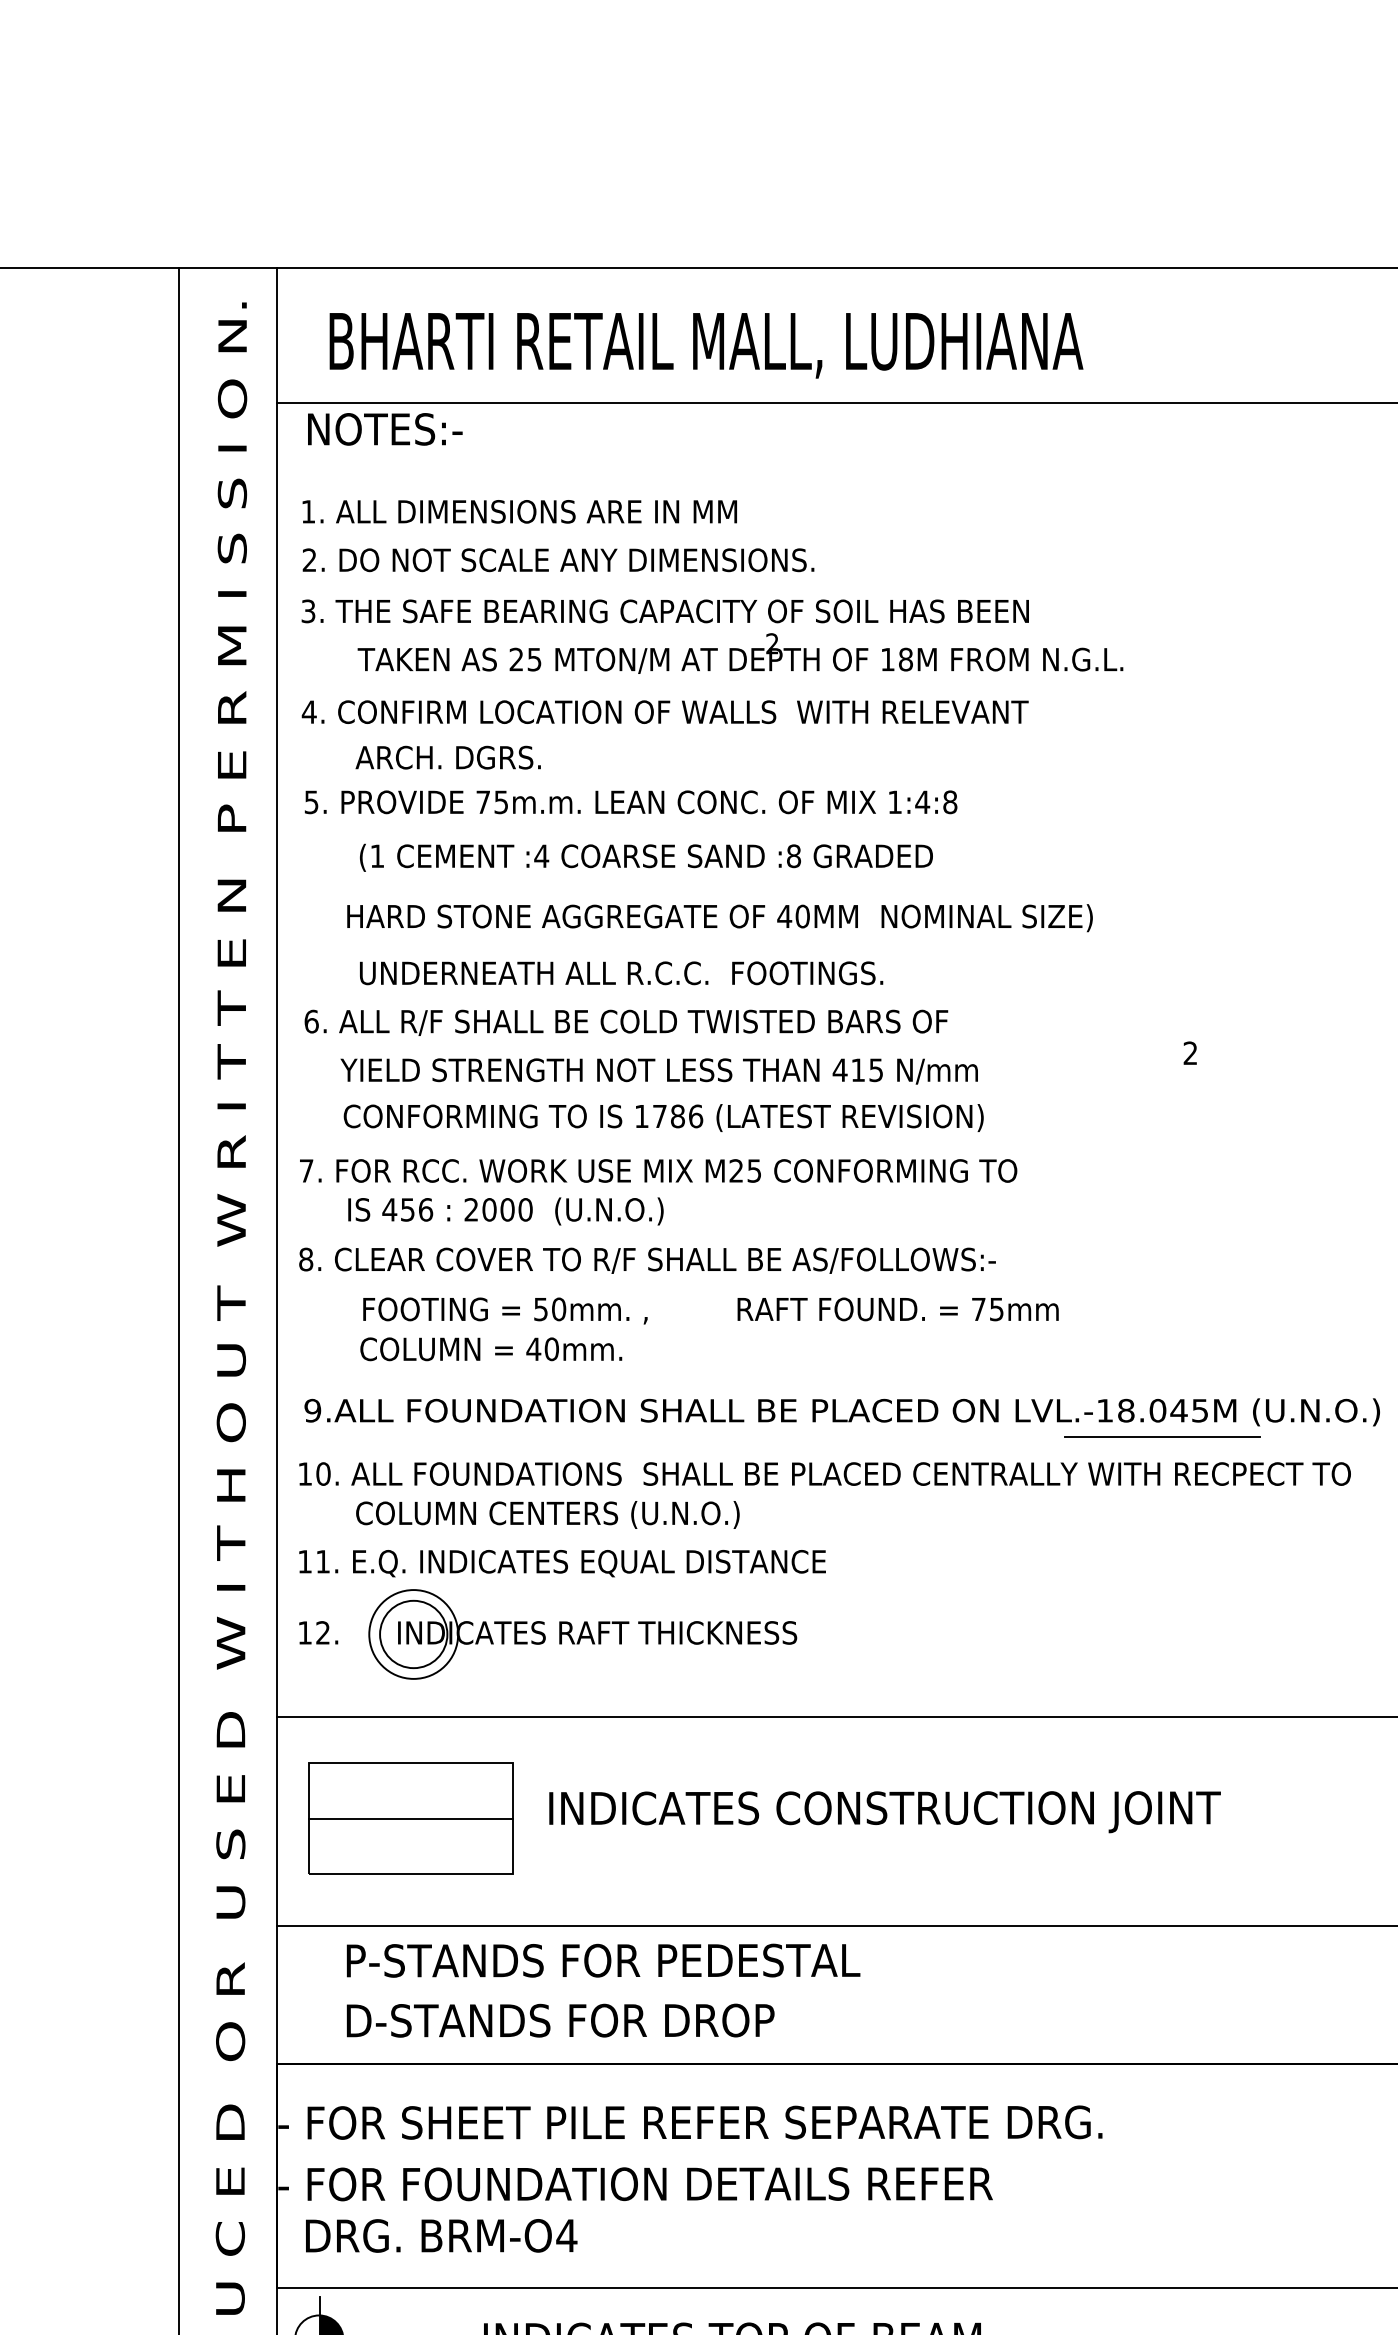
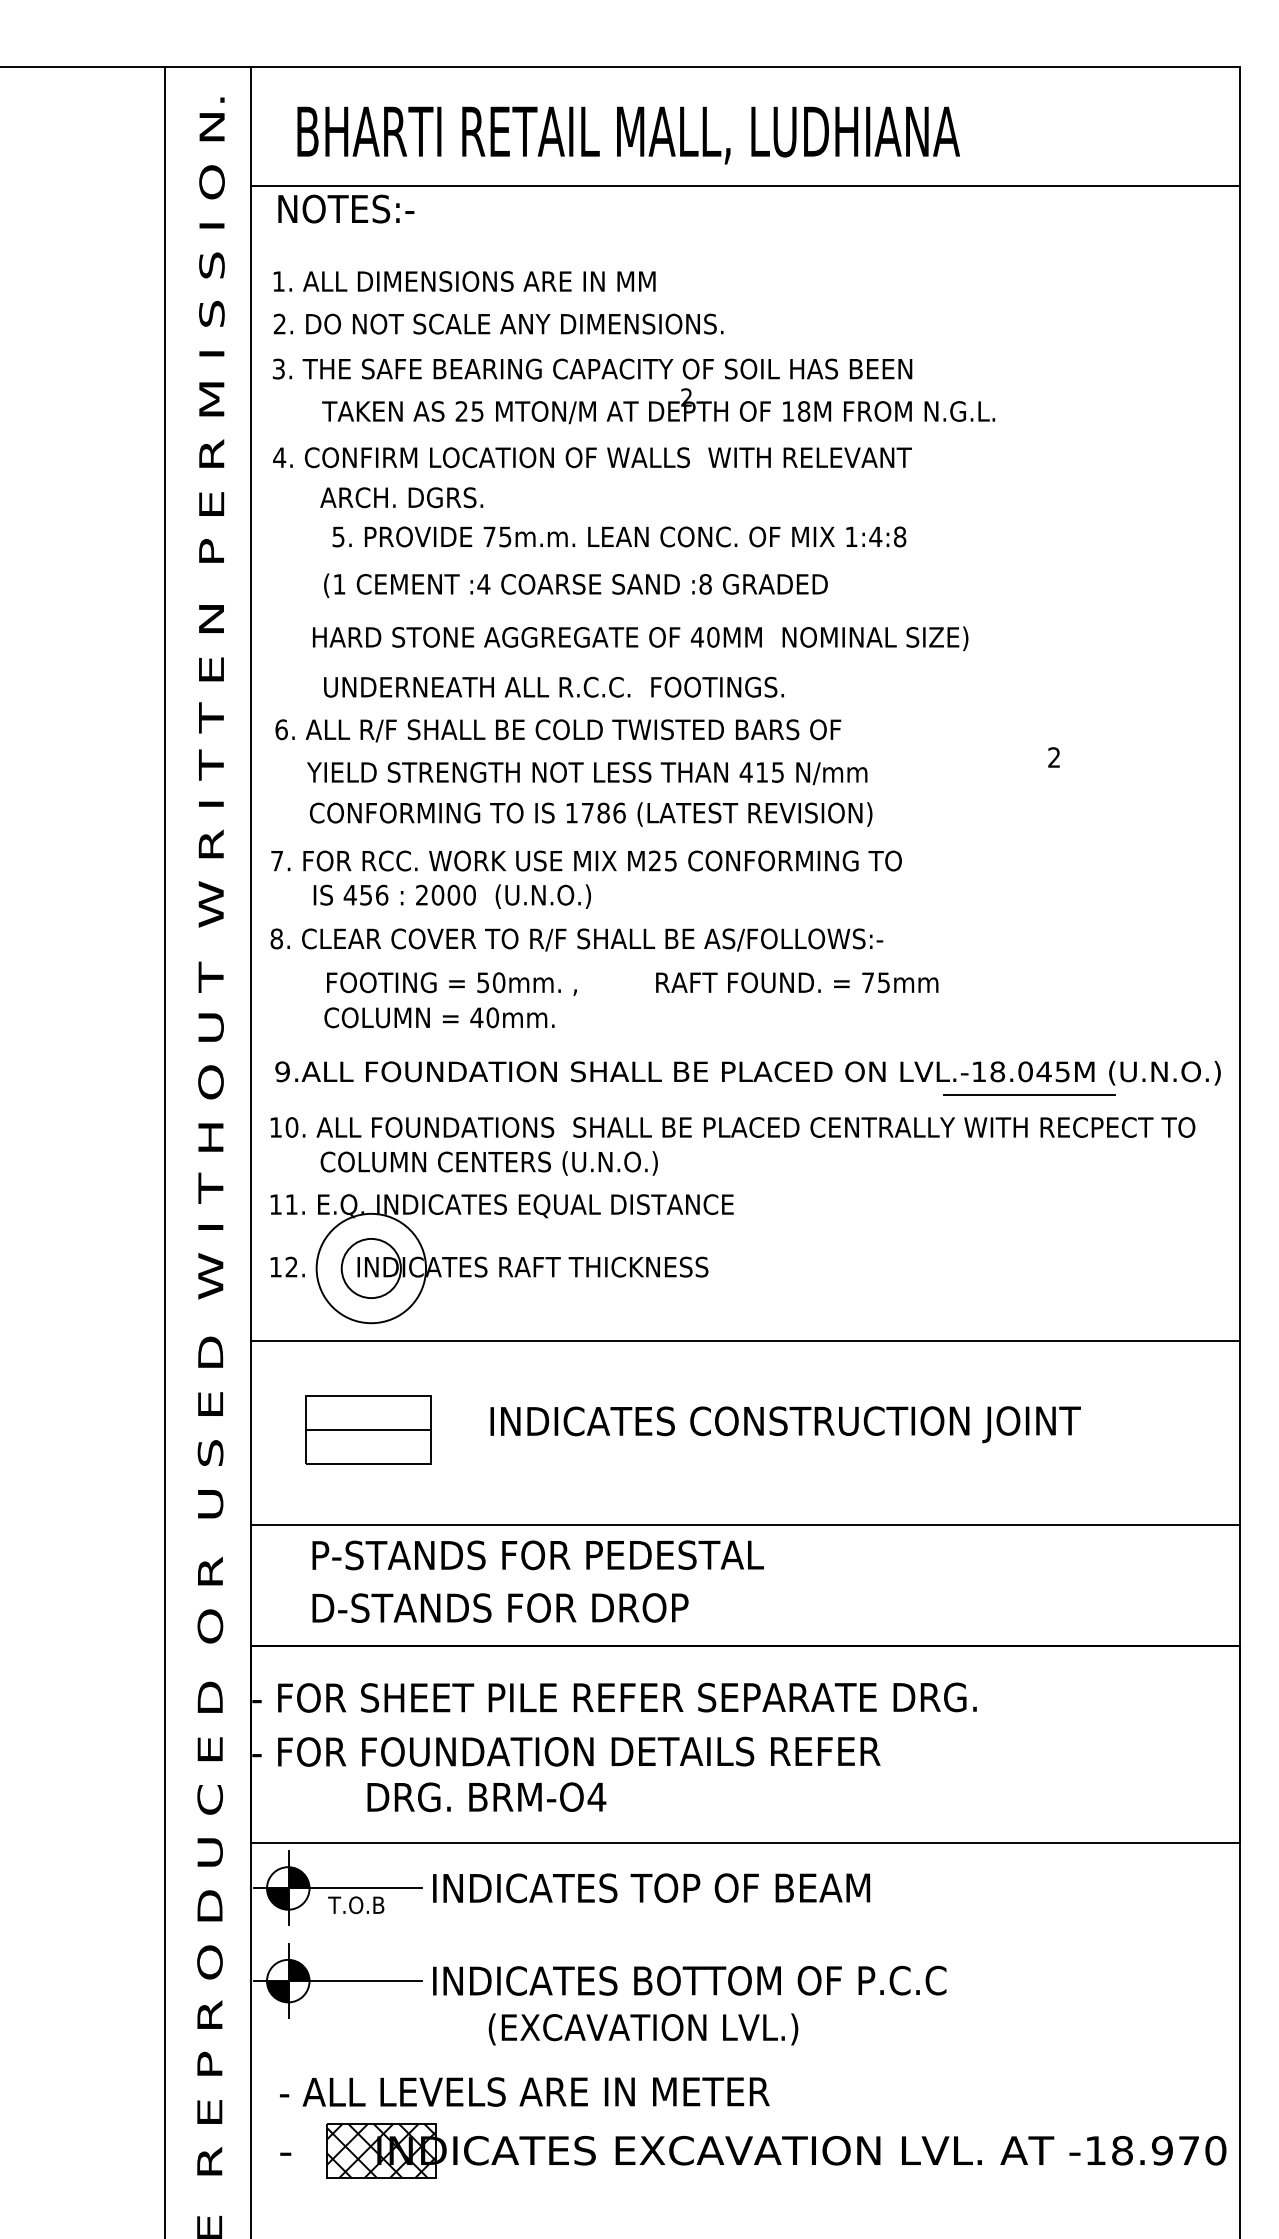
text: (631, 801) -> (619, 536), moved
circle: (413, 1634) -> (371, 1268), size x1.4
part: (410, 1818) -> (368, 1430), size x0.7
text: (441, 2236) -> (486, 1797), moved

